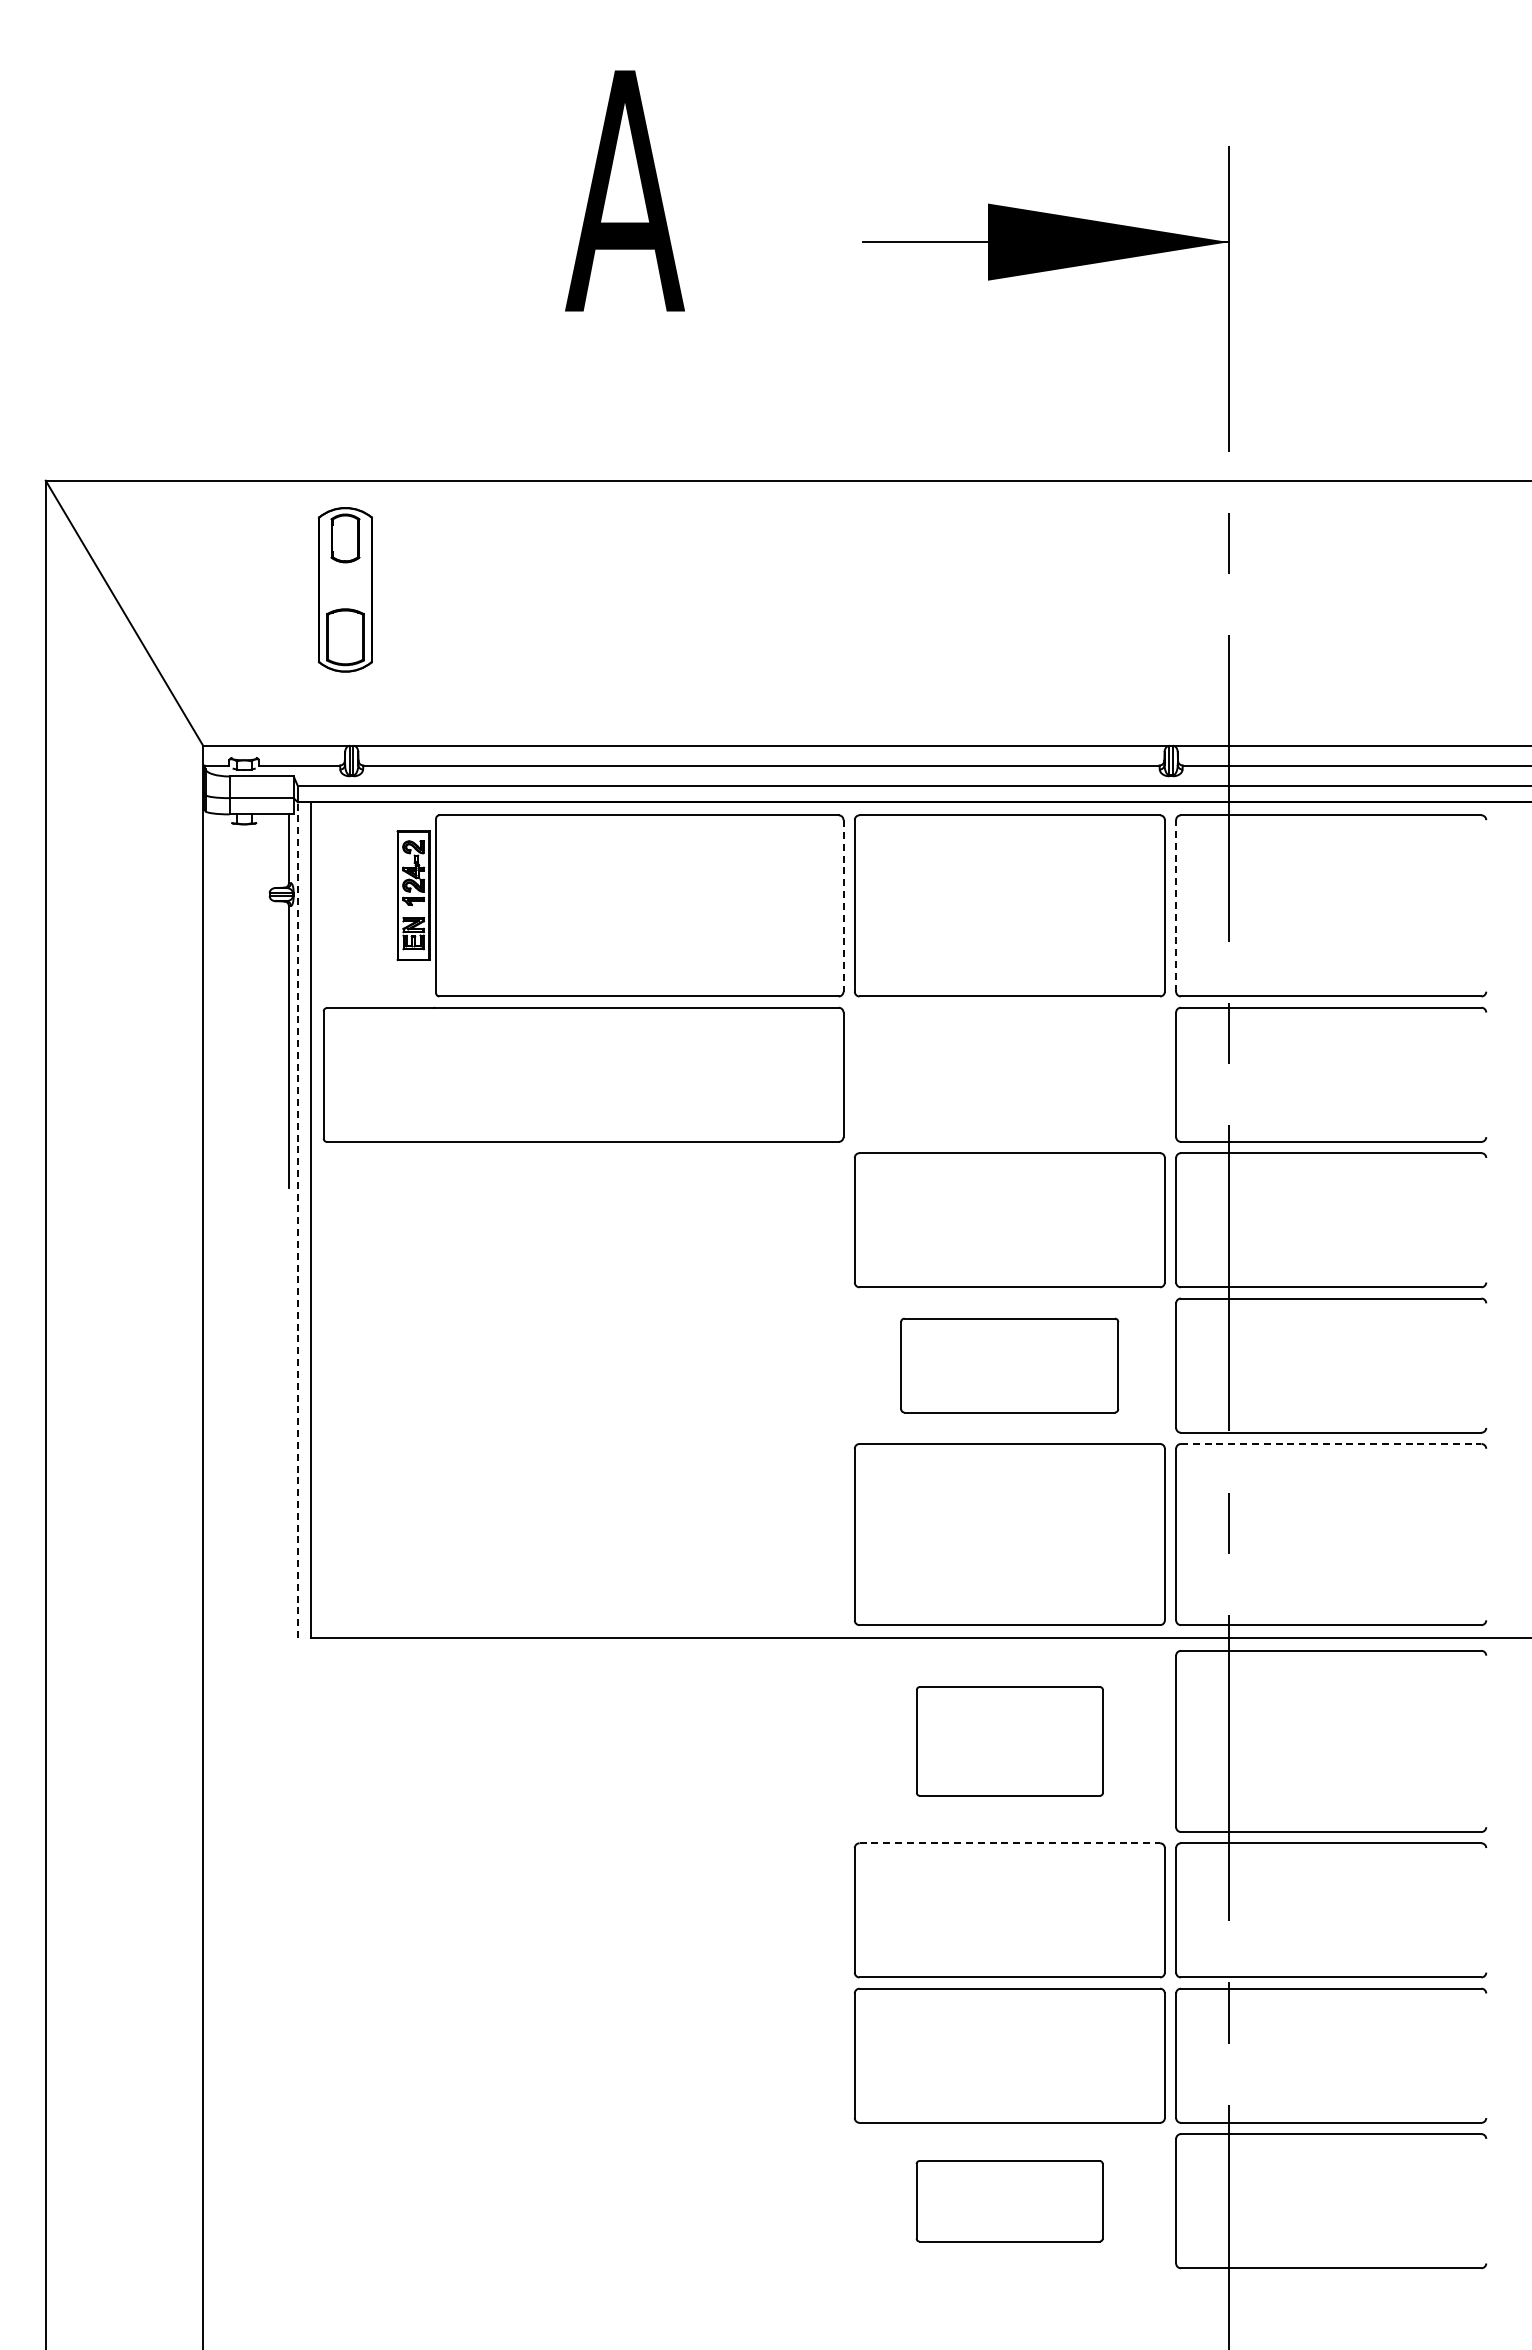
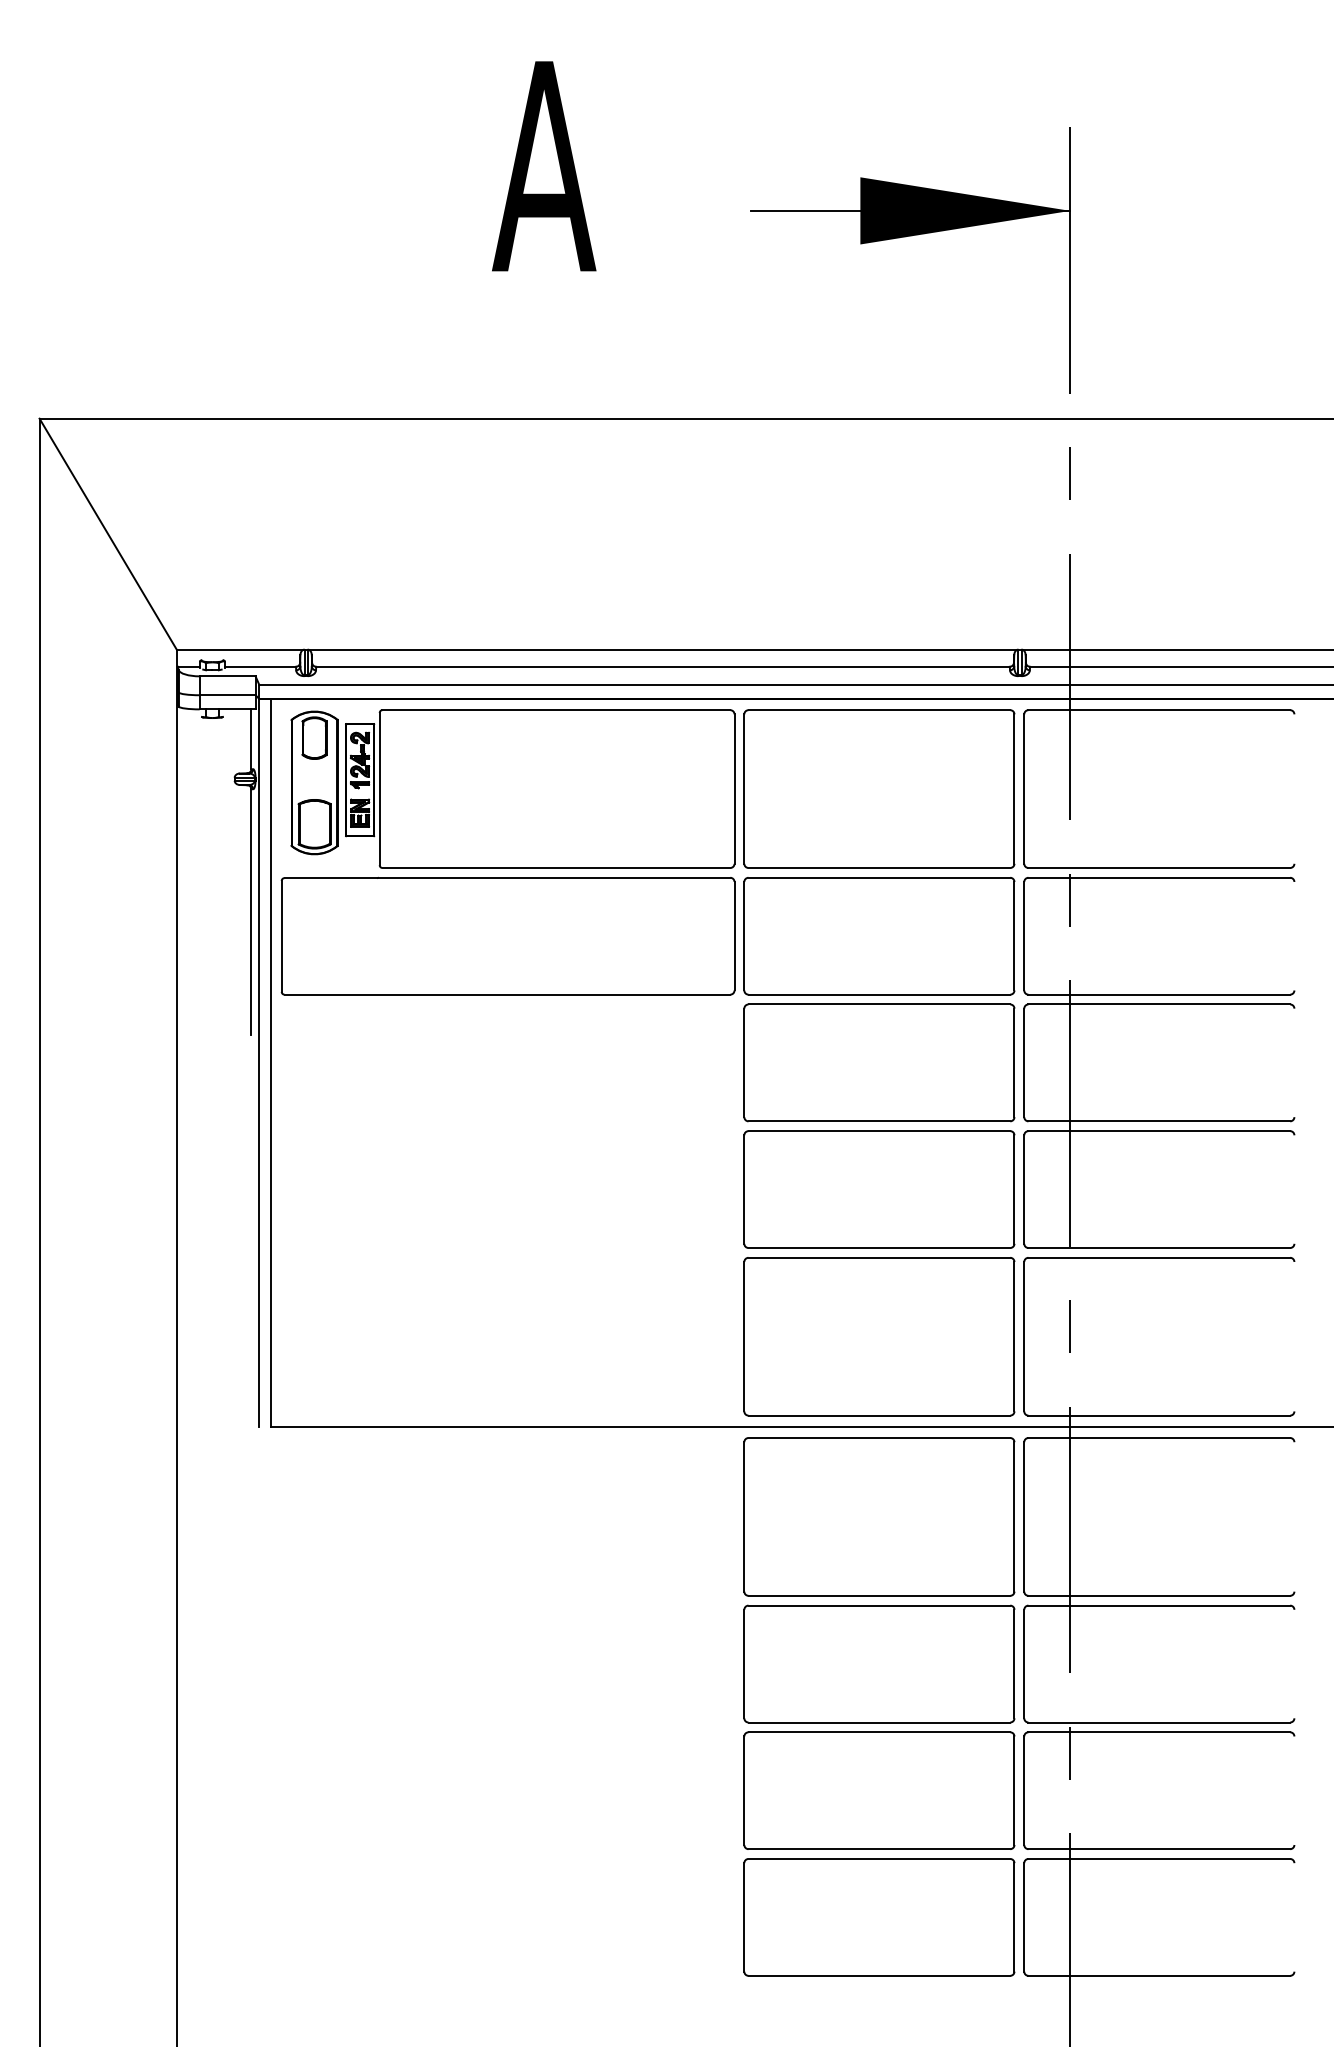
part: (345, 589) -> (314, 782), moved
line: (843, 905) -> (734, 788), dashed -> solid
line: (1176, 905) -> (1024, 788), dashed -> solid
part: (1009, 1074) -> (879, 935), added
line: (298, 1220) -> (259, 1063), dashed -> solid
part: (1009, 1365) -> (879, 1189), size x1.43
line: (1331, 1443) -> (1159, 1257), dashed -> solid
part: (1009, 1741) -> (879, 1516), size x1.67
line: (1010, 1843) -> (879, 1605), dashed -> solid
part: (1009, 2201) -> (879, 1917), size x1.67

